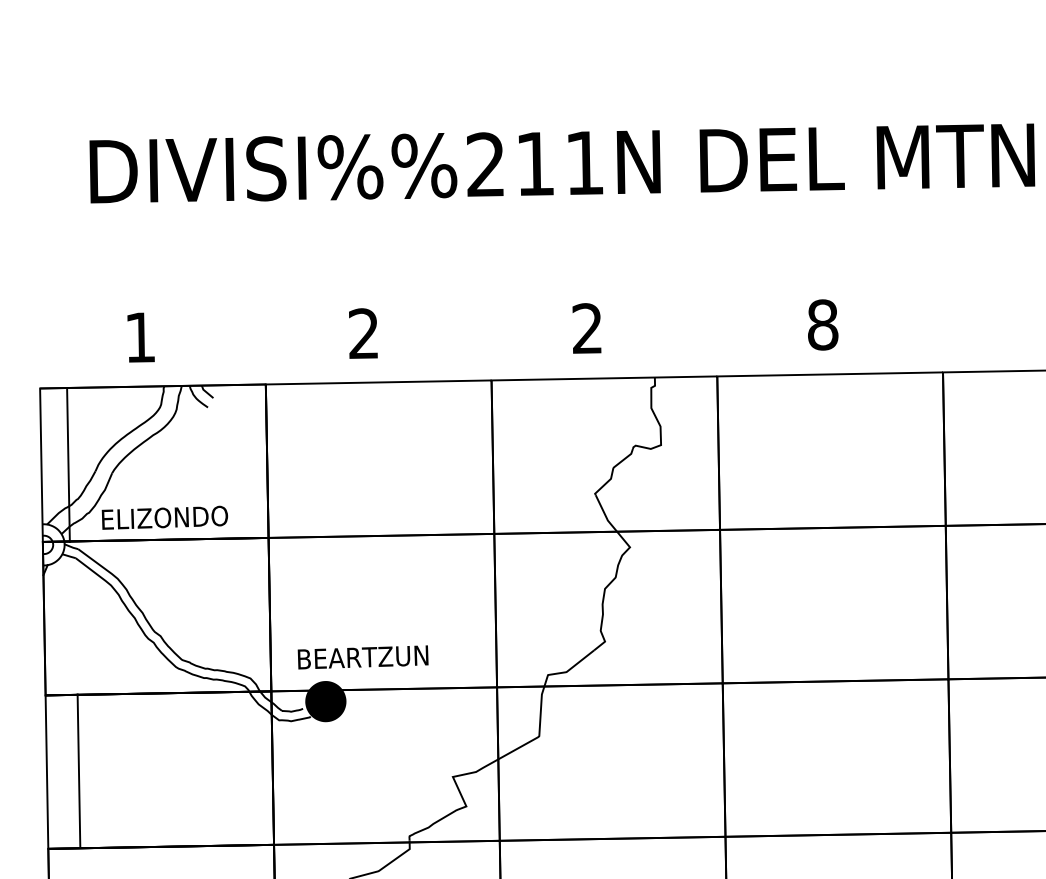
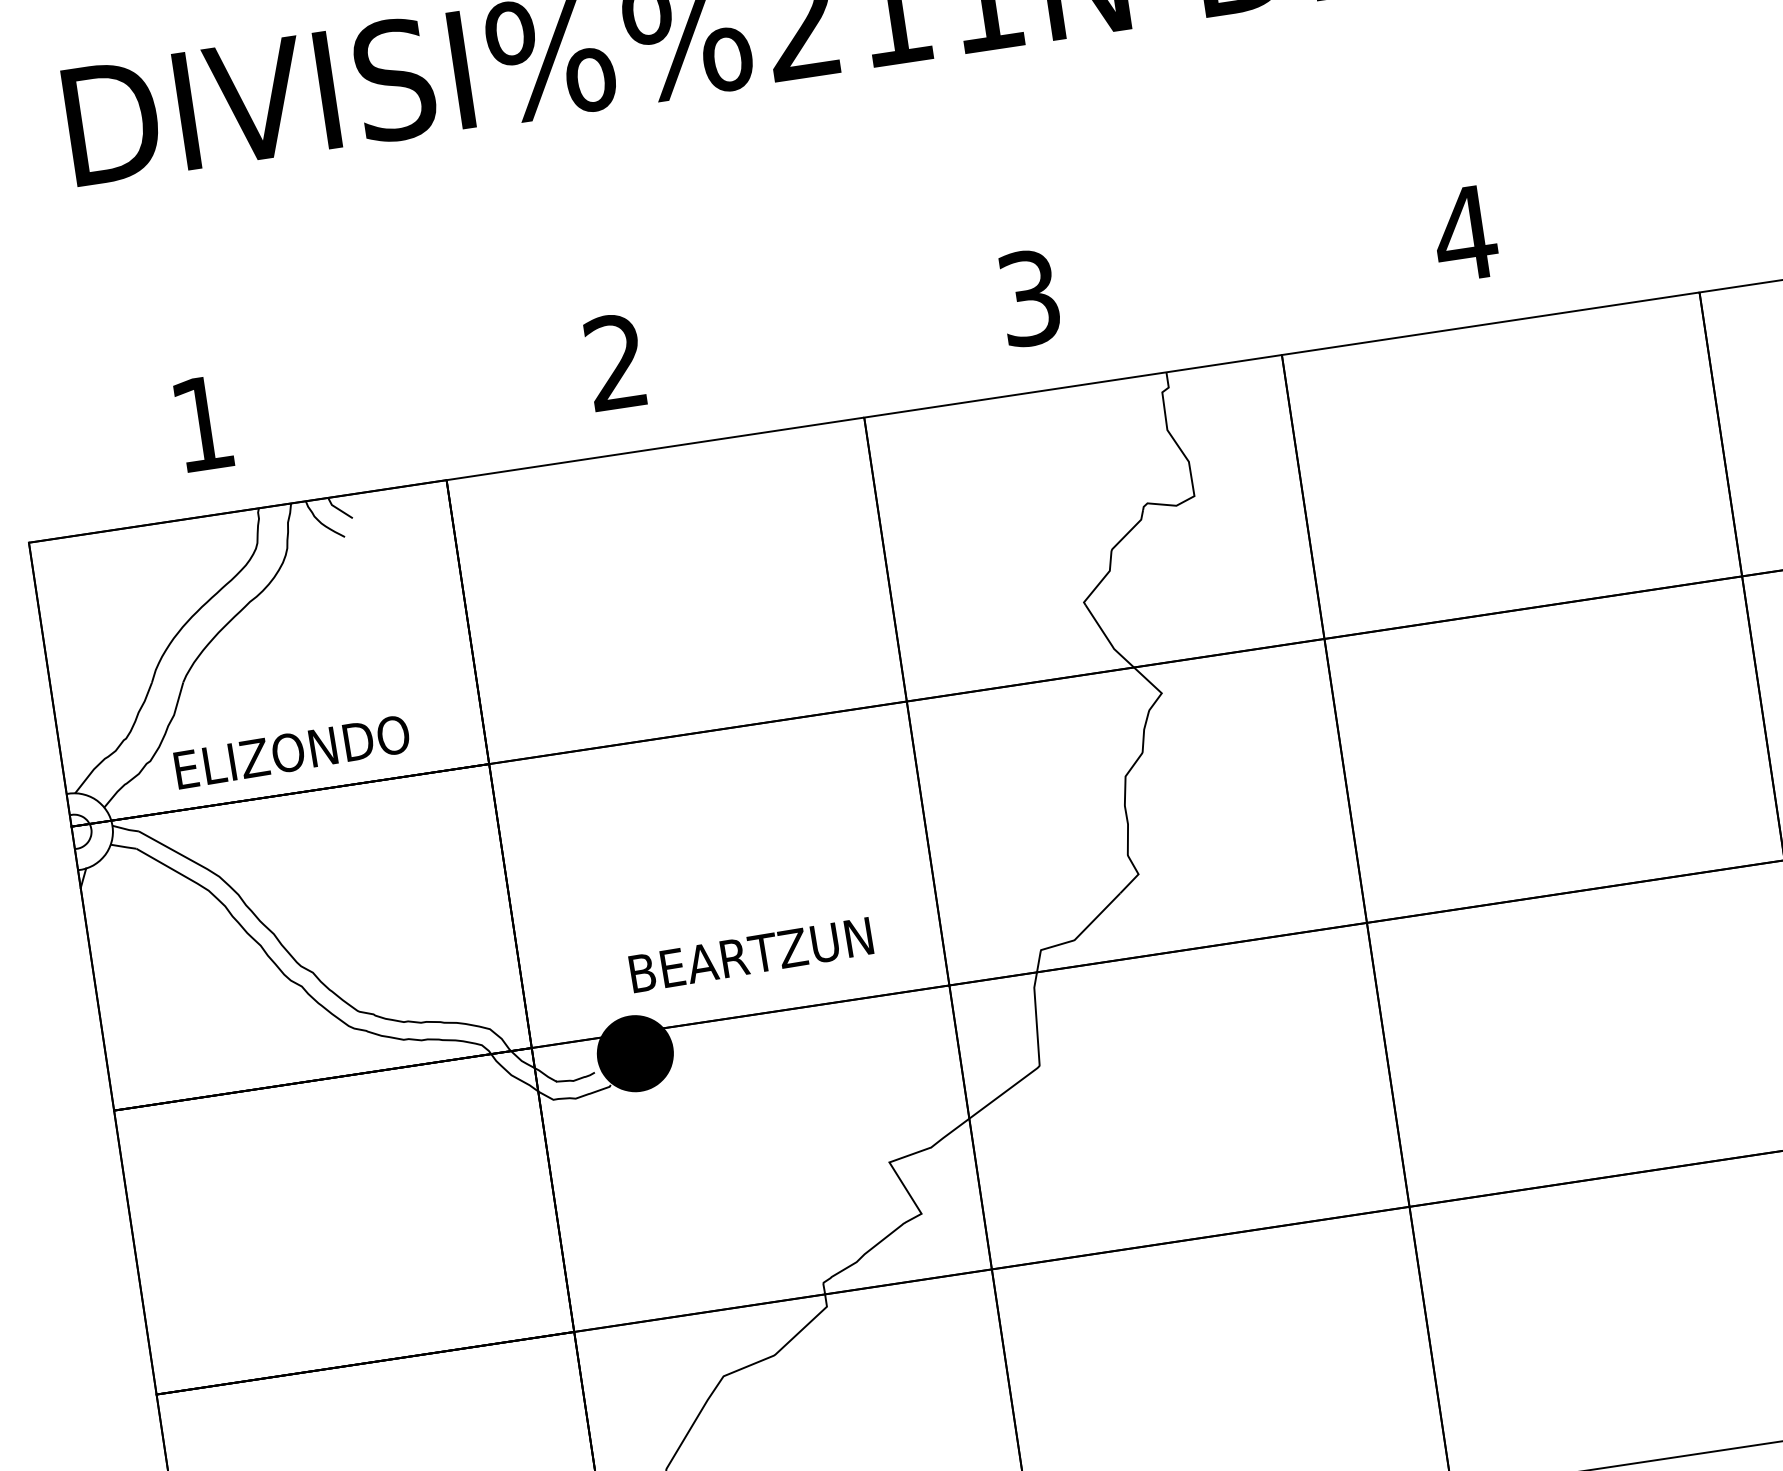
text: (822, 324) -> (1464, 233), 8 -> 4
text: (587, 328) -> (1029, 297), 2 -> 3
line: (68, 464) -> (50, 683), moved
text: (362, 657) -> (750, 955), moved
line: (78, 770) -> (134, 1251), moved

